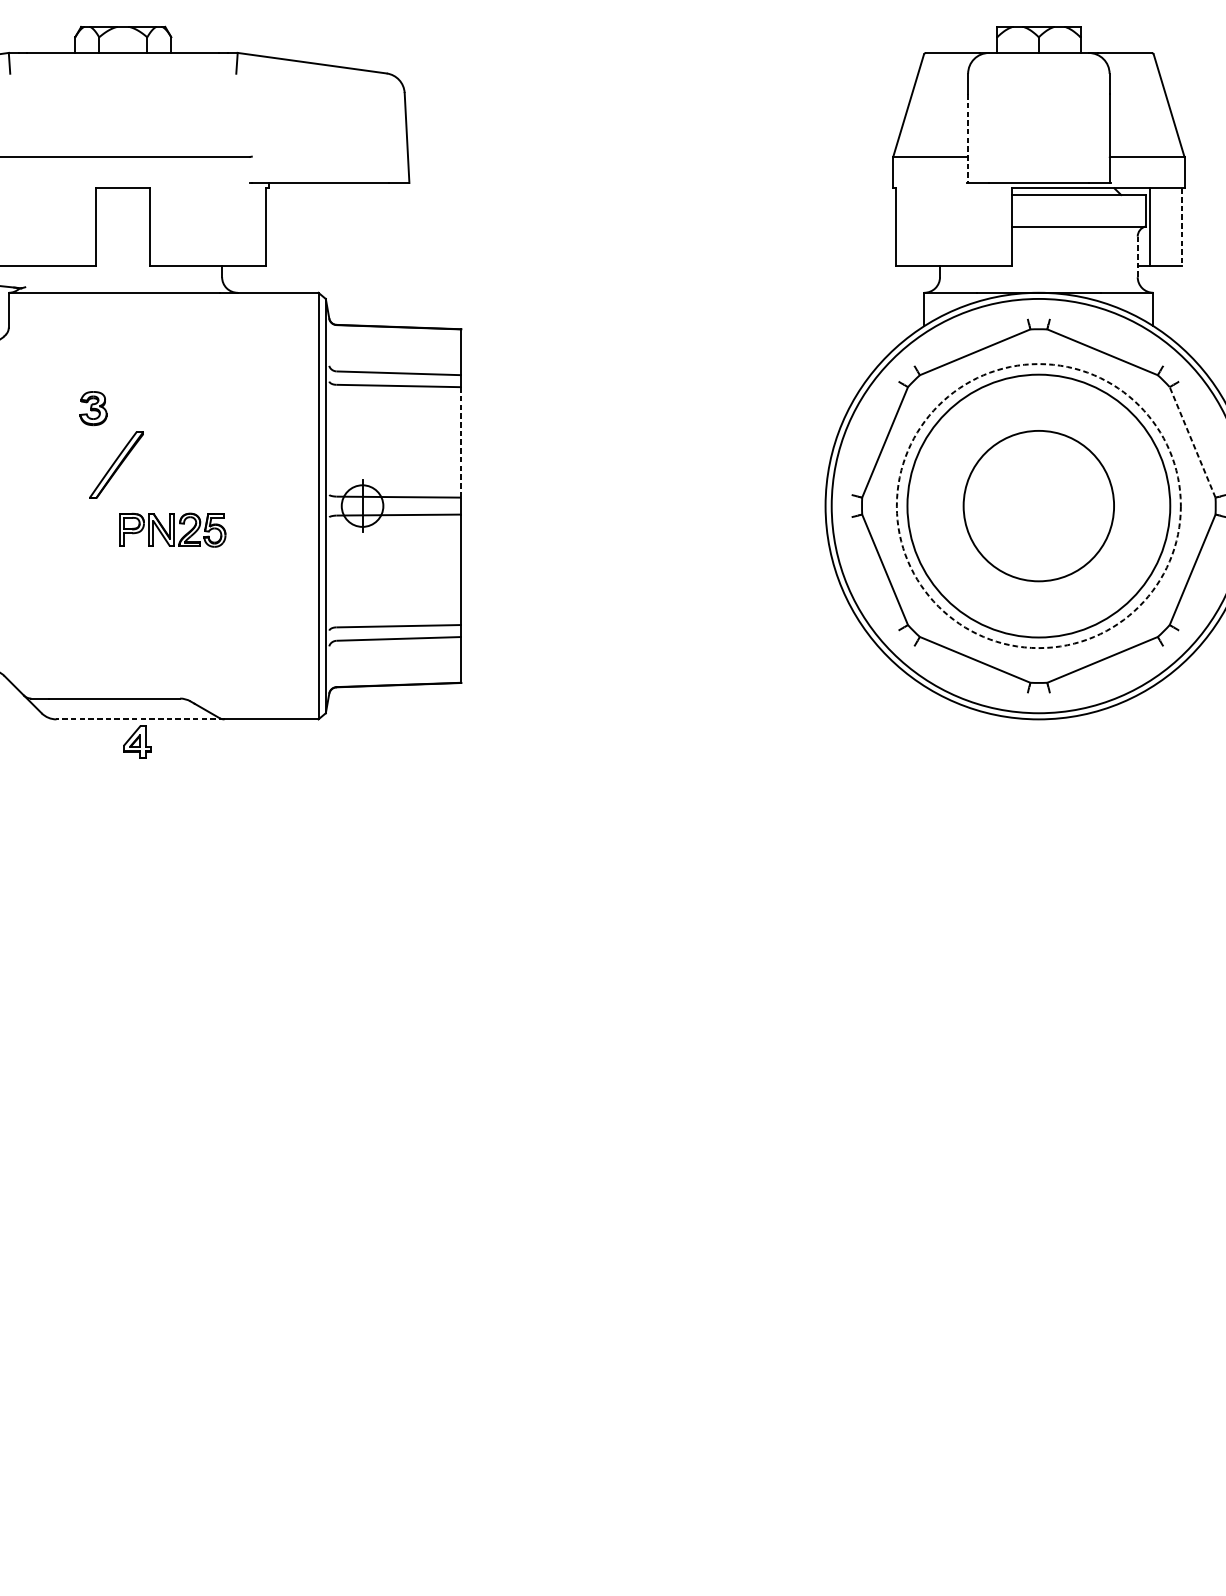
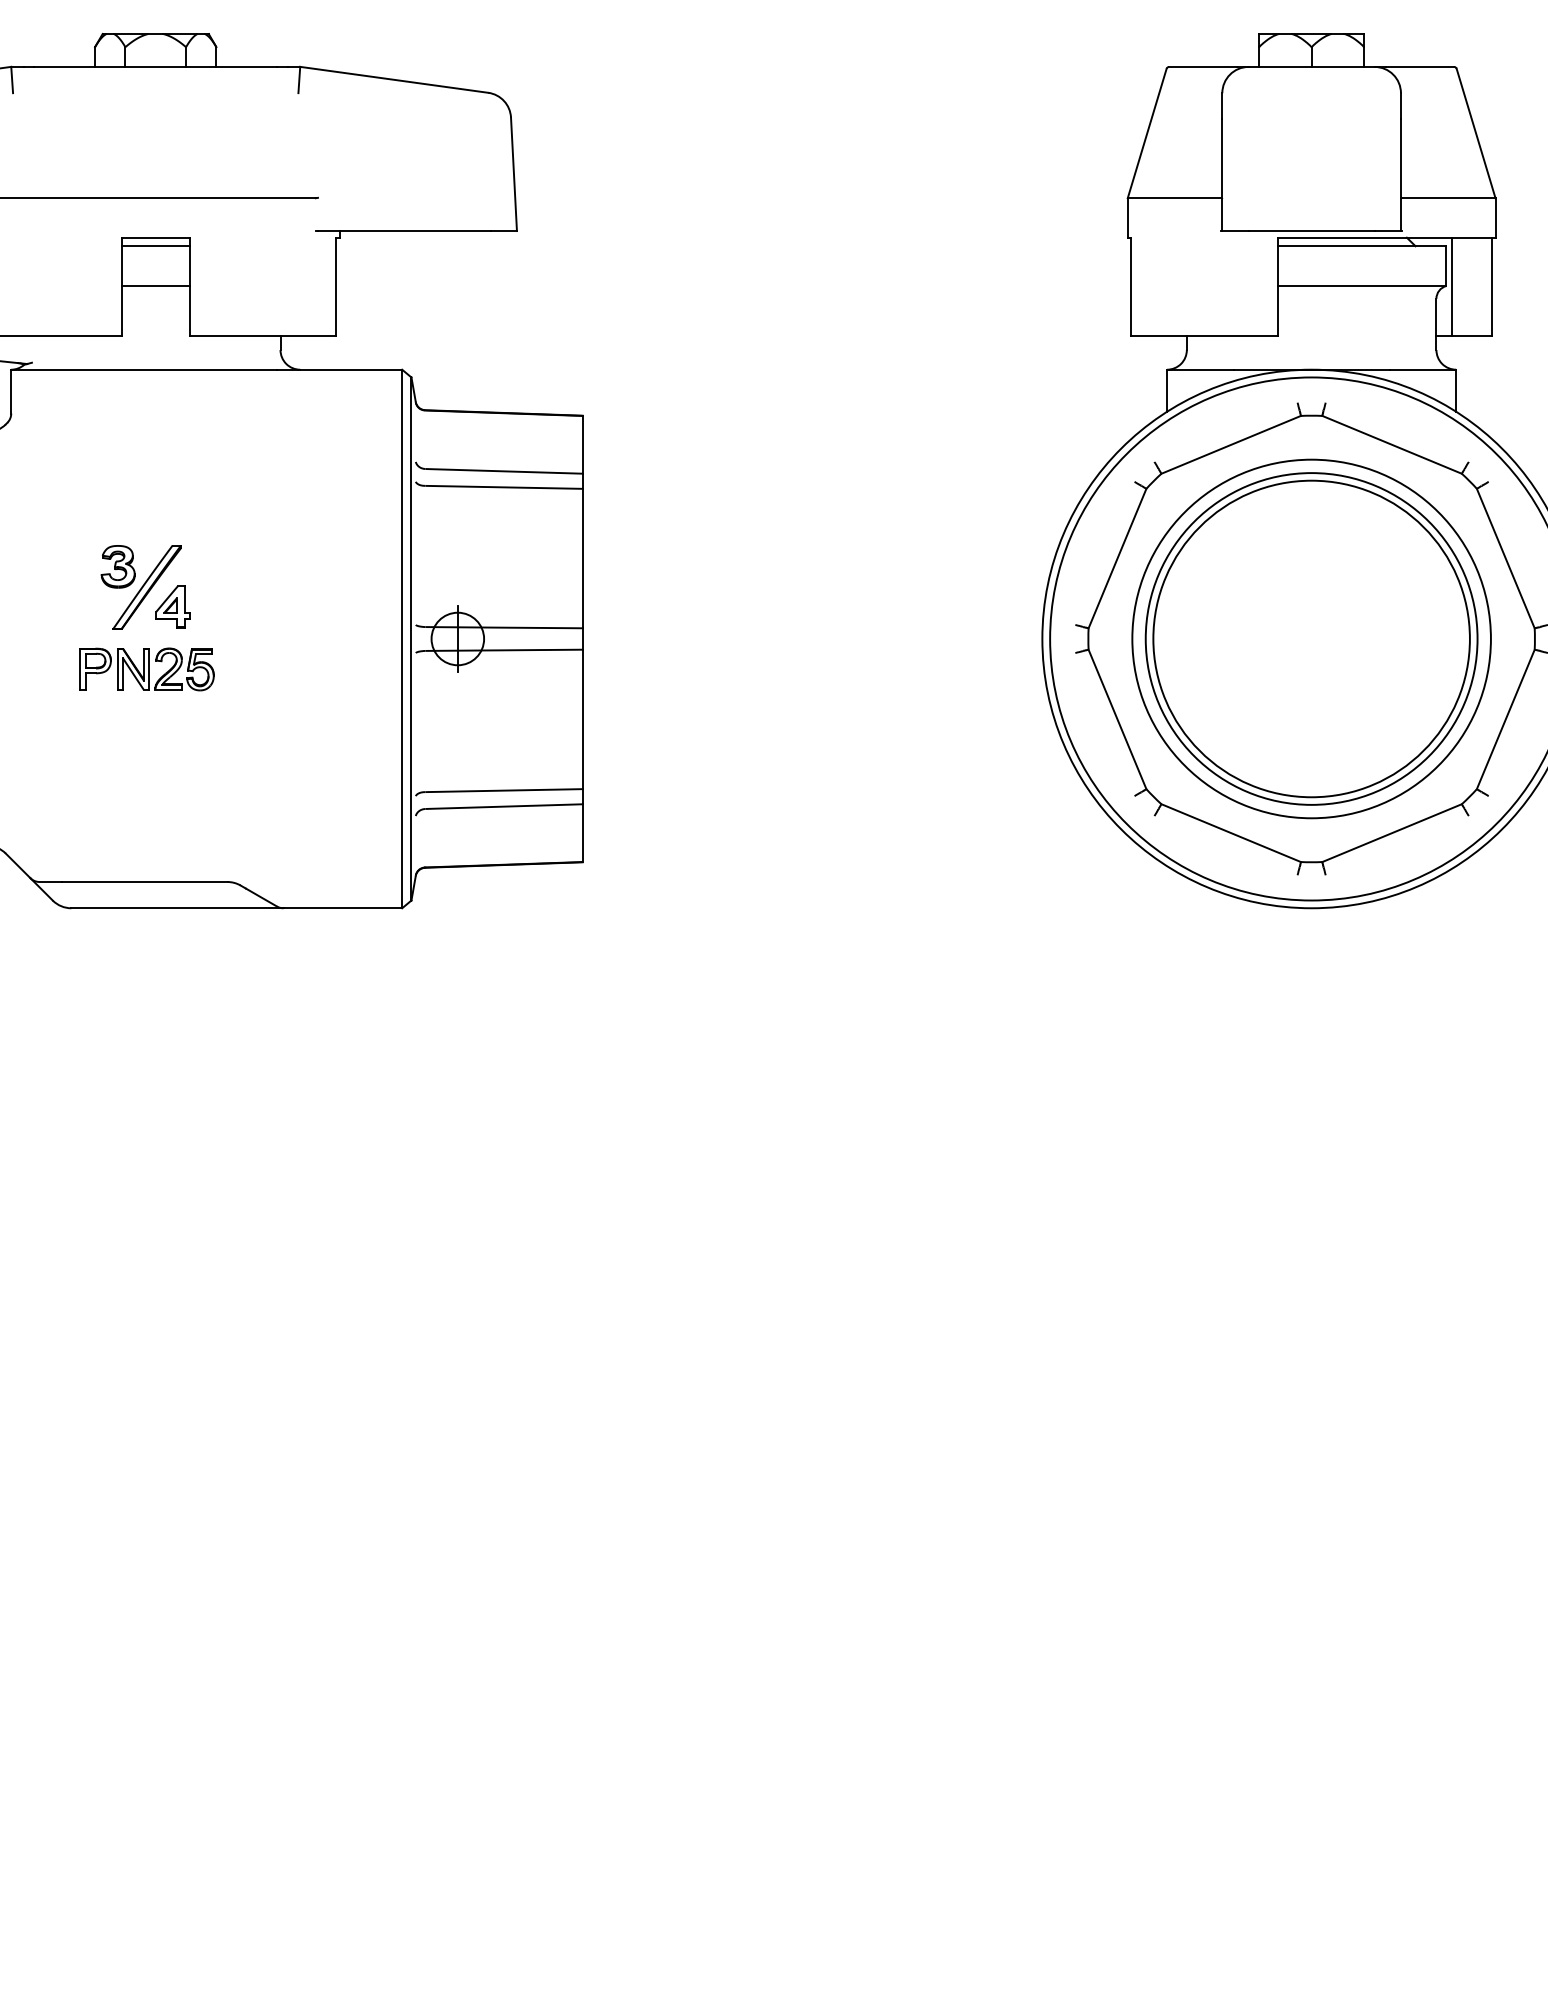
line: (968, 138) -> (1222, 175), dashed -> solid
line: (123, 195) -> (155, 246), added
line: (123, 226) -> (155, 286), added
line: (1182, 227) -> (1492, 287), dashed -> solid
line: (1137, 256) -> (1436, 324), dashed -> solid
part: (92, 408) -> (117, 566), moved
line: (461, 442) -> (582, 558), dashed -> solid
line: (1192, 442) -> (1505, 558), dashed -> solid
circle: (1038, 505) -> (1311, 638), dashed -> solid
circle: (1038, 505) -> (1311, 638), size x1.67
part: (172, 530) -> (146, 669), moved
line: (139, 719) -> (176, 908), dashed -> solid
part: (136, 741) -> (172, 606), moved

